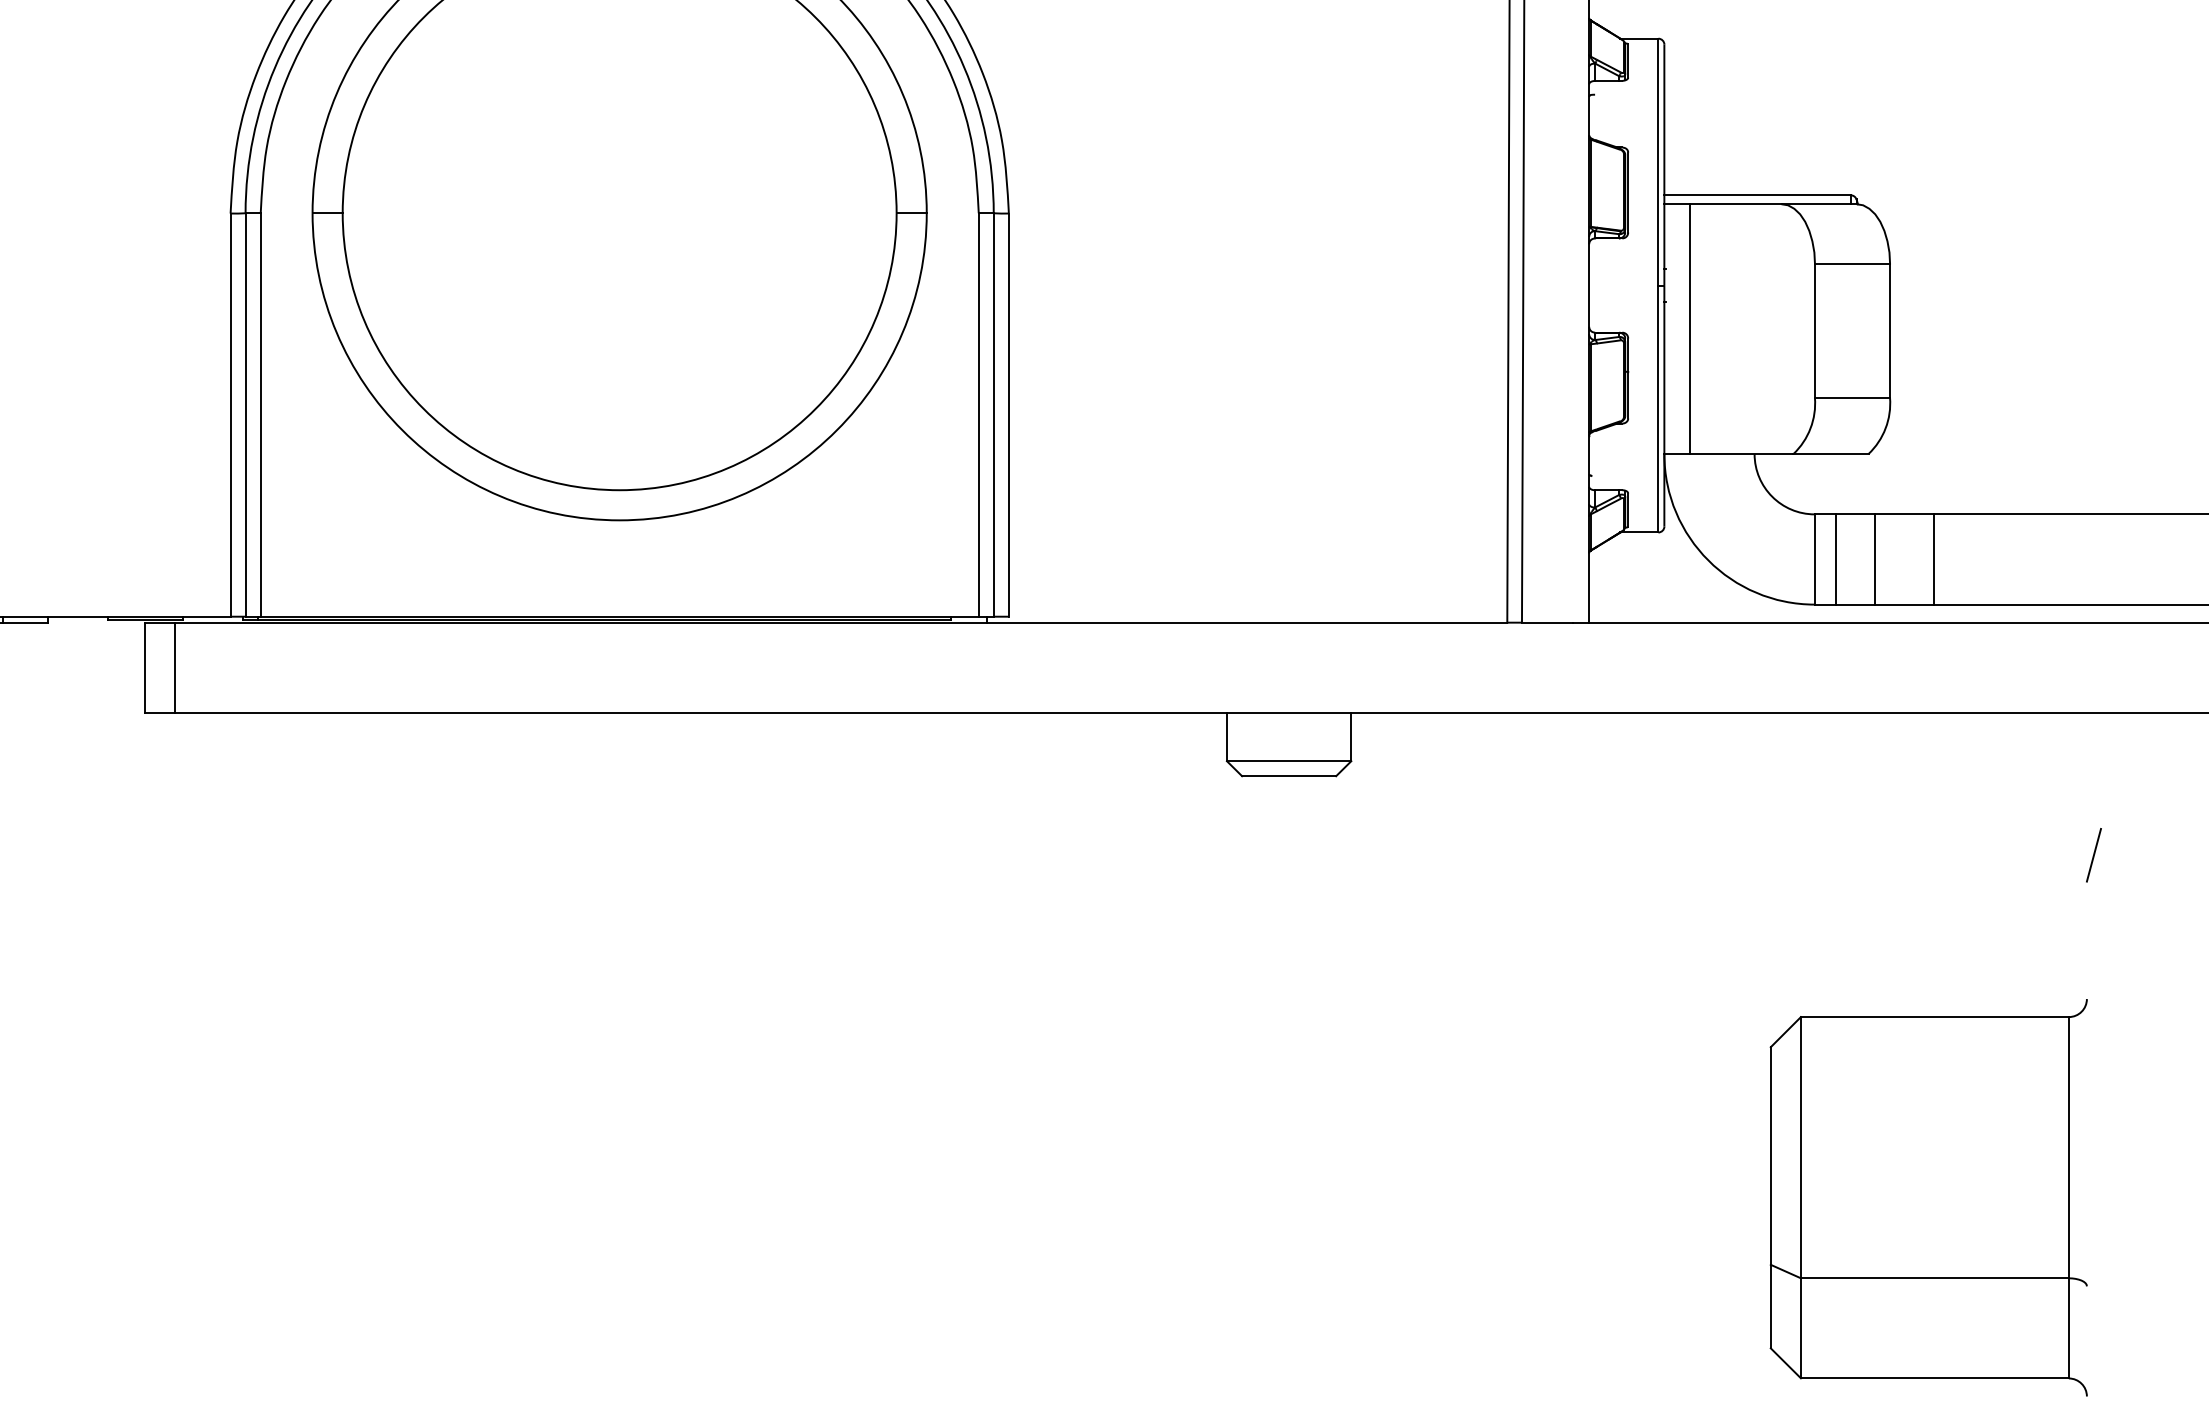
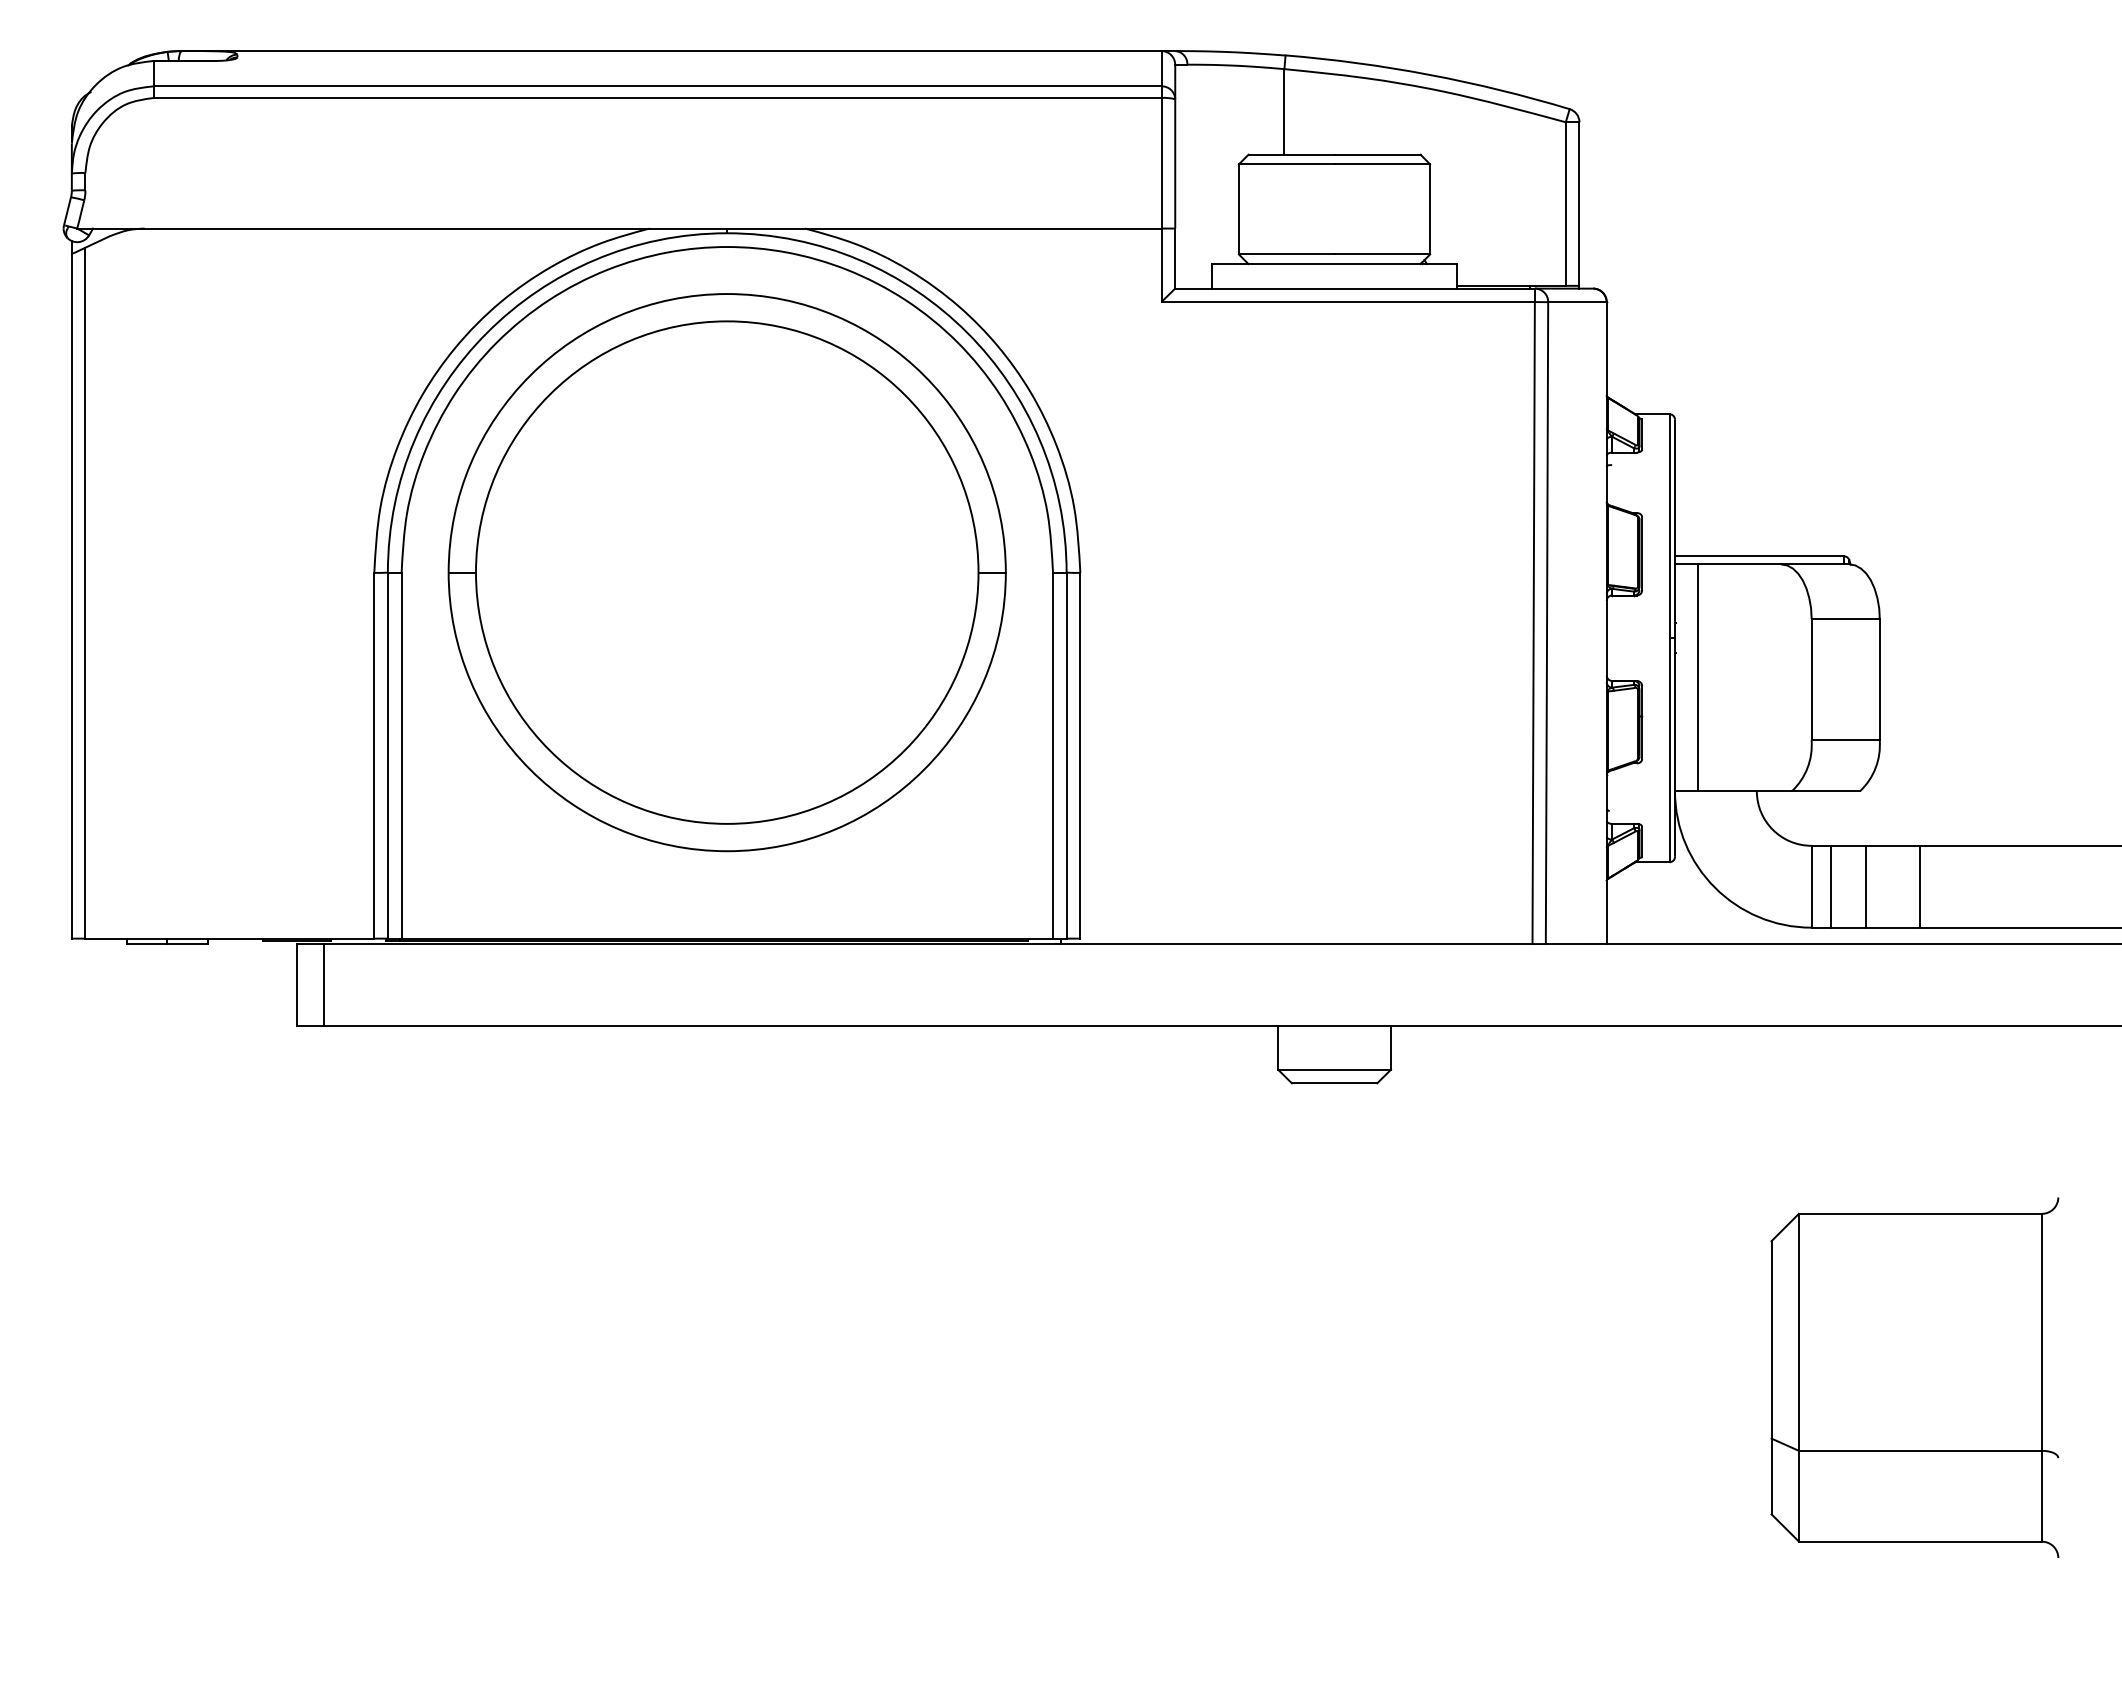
line: (2093, 854) -> (2064, 1154), removed
part: (1928, 1197) -> (1914, 1377), moved

